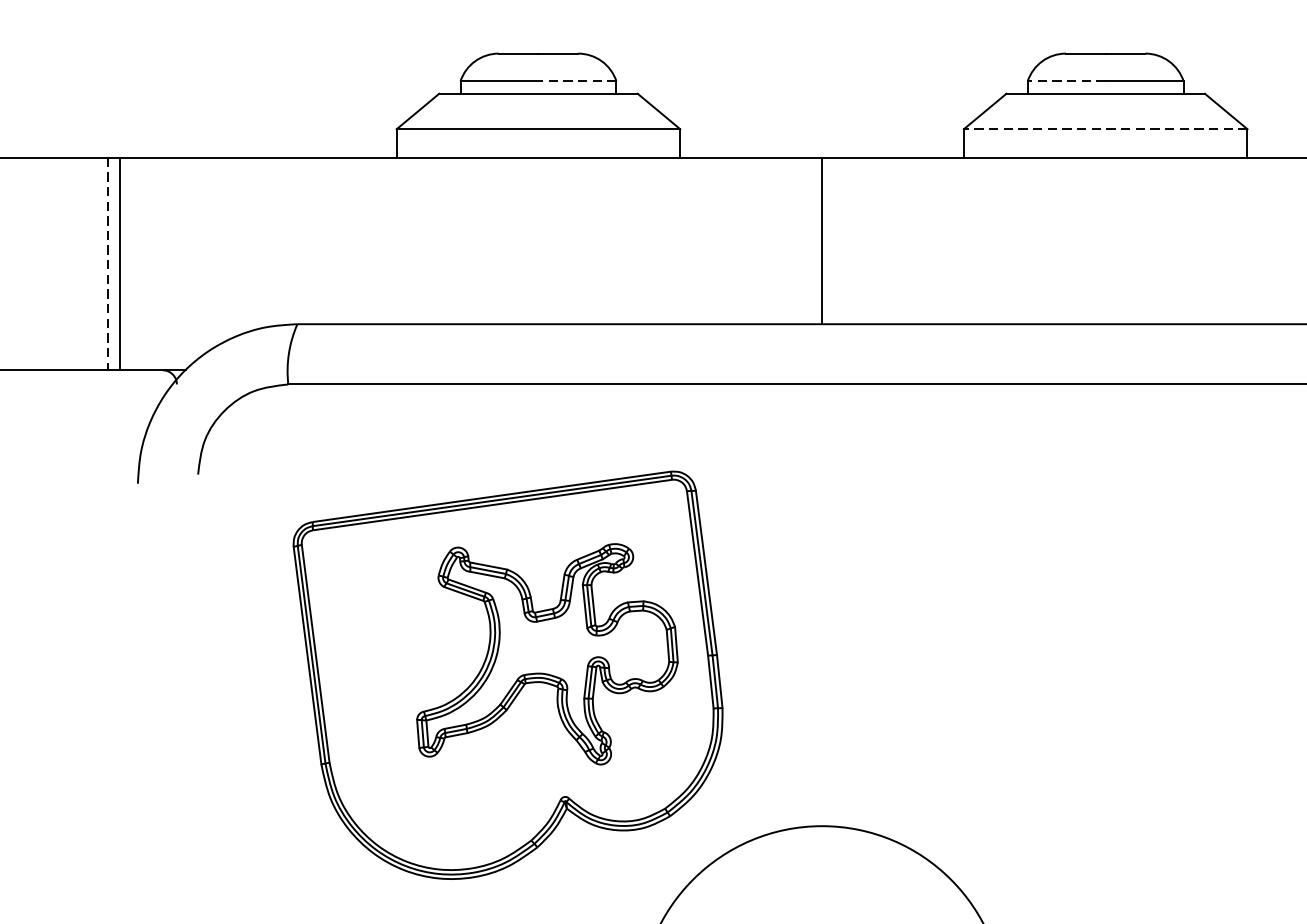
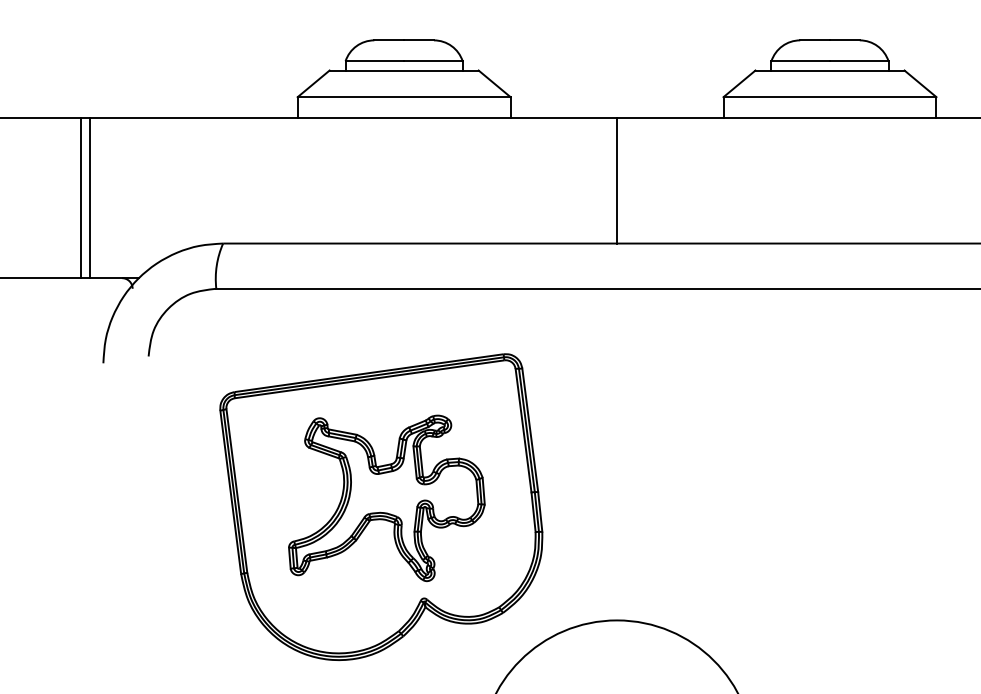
line: (576, 81) -> (432, 61), dashed -> solid
line: (1066, 81) -> (800, 61), dashed -> solid
line: (1105, 129) -> (829, 97), dashed -> solid
line: (107, 264) -> (80, 198), dashed -> solid
part: (546, 654) -> (386, 498), moved

